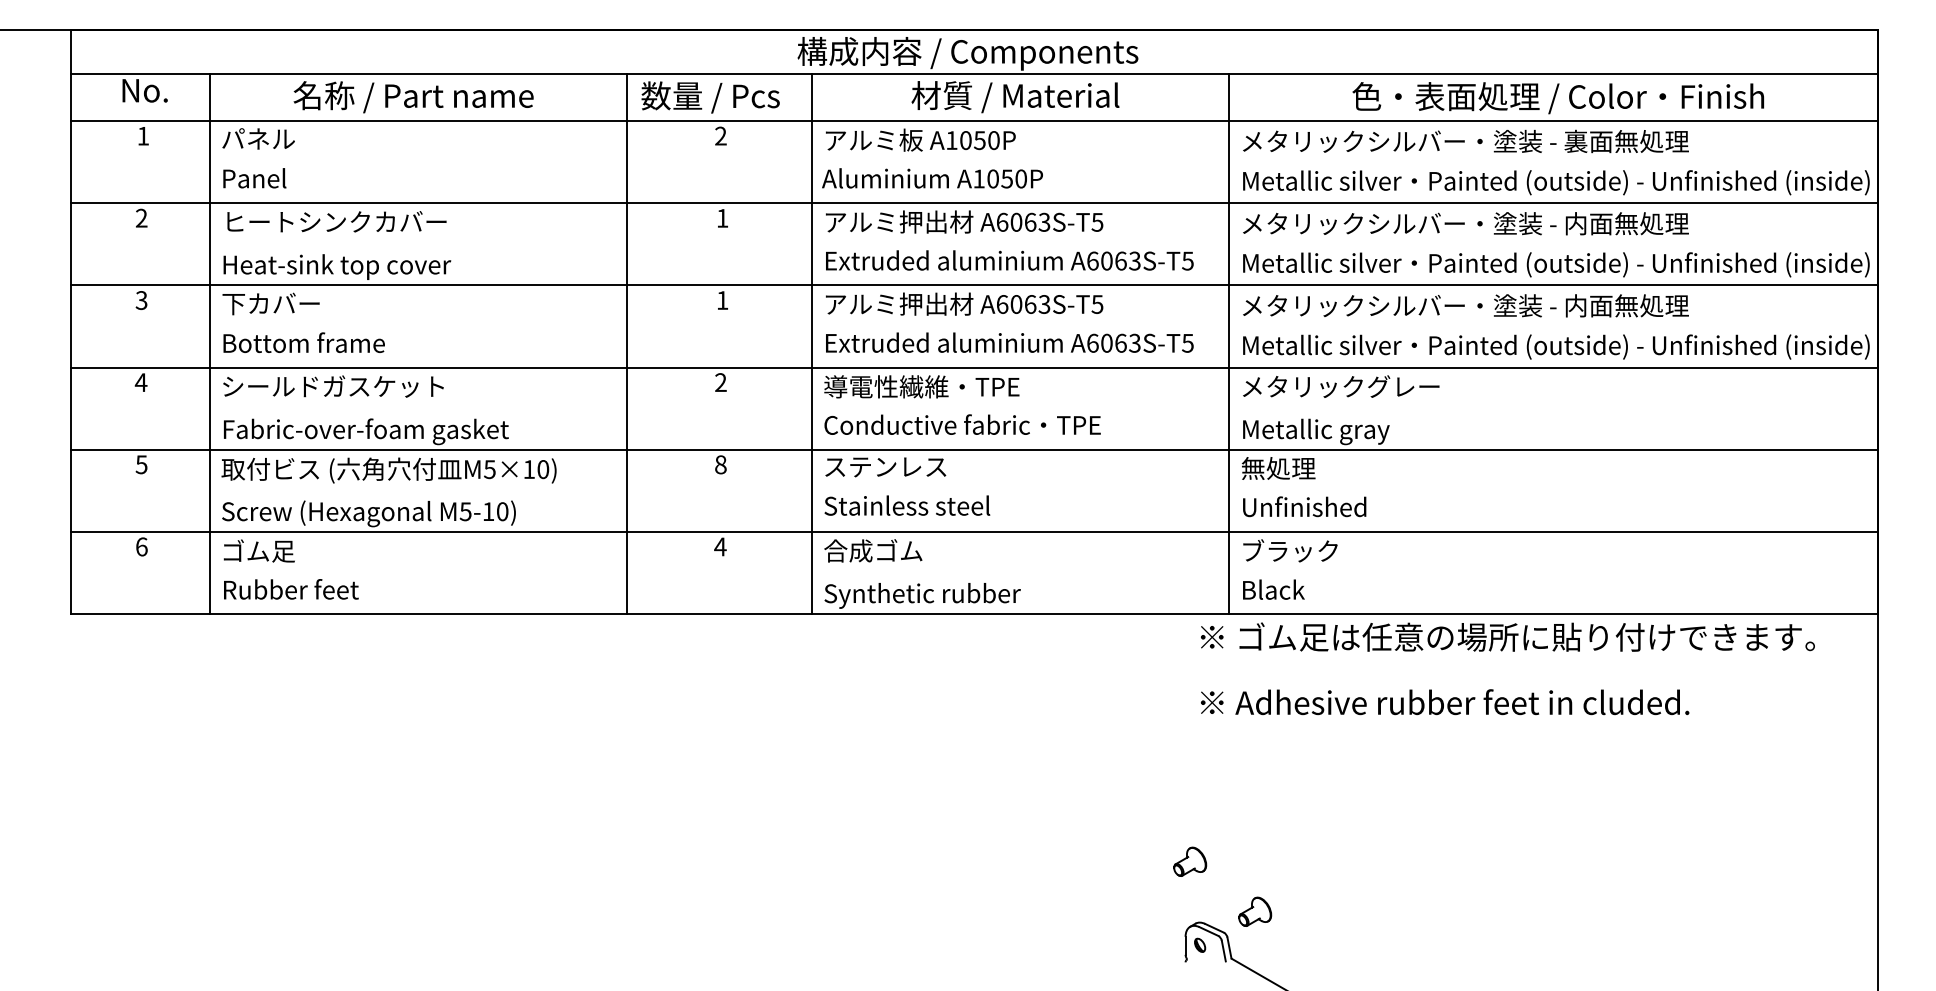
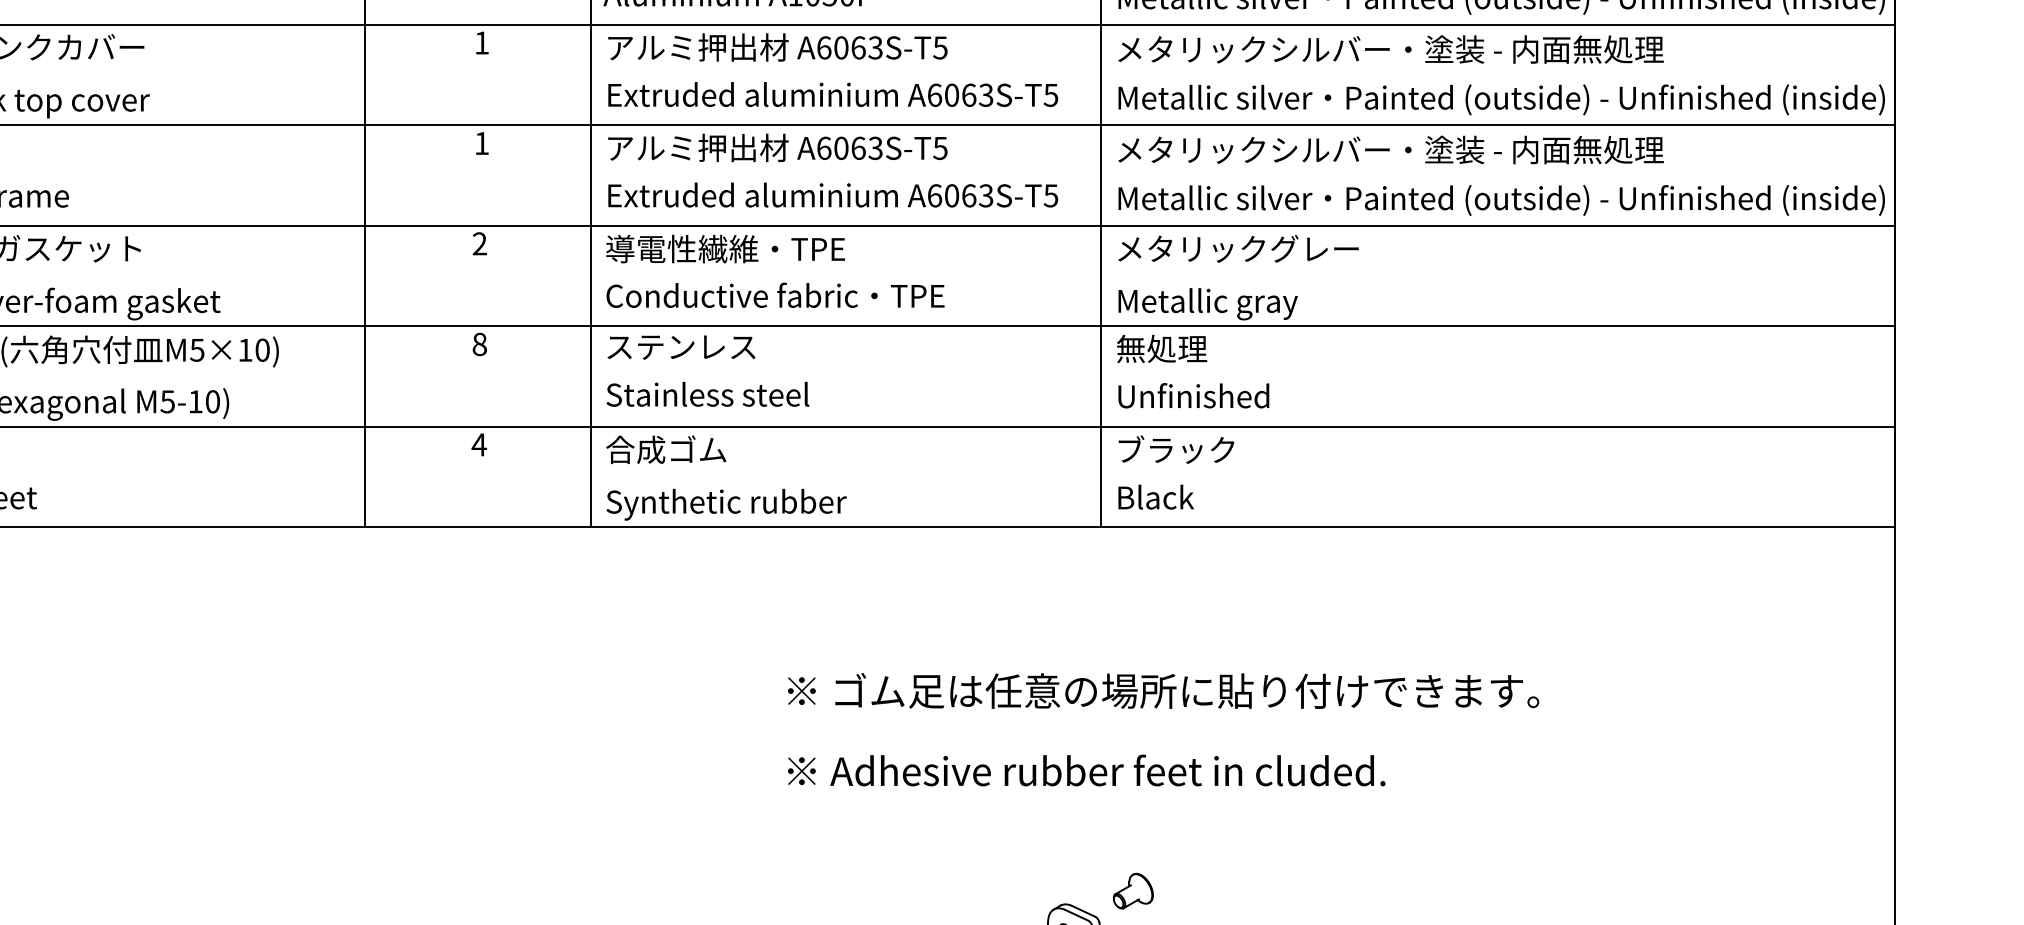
text: (1507, 668) -> (1163, 729), moved
part: (1190, 861) -> (1054, 829), removed

